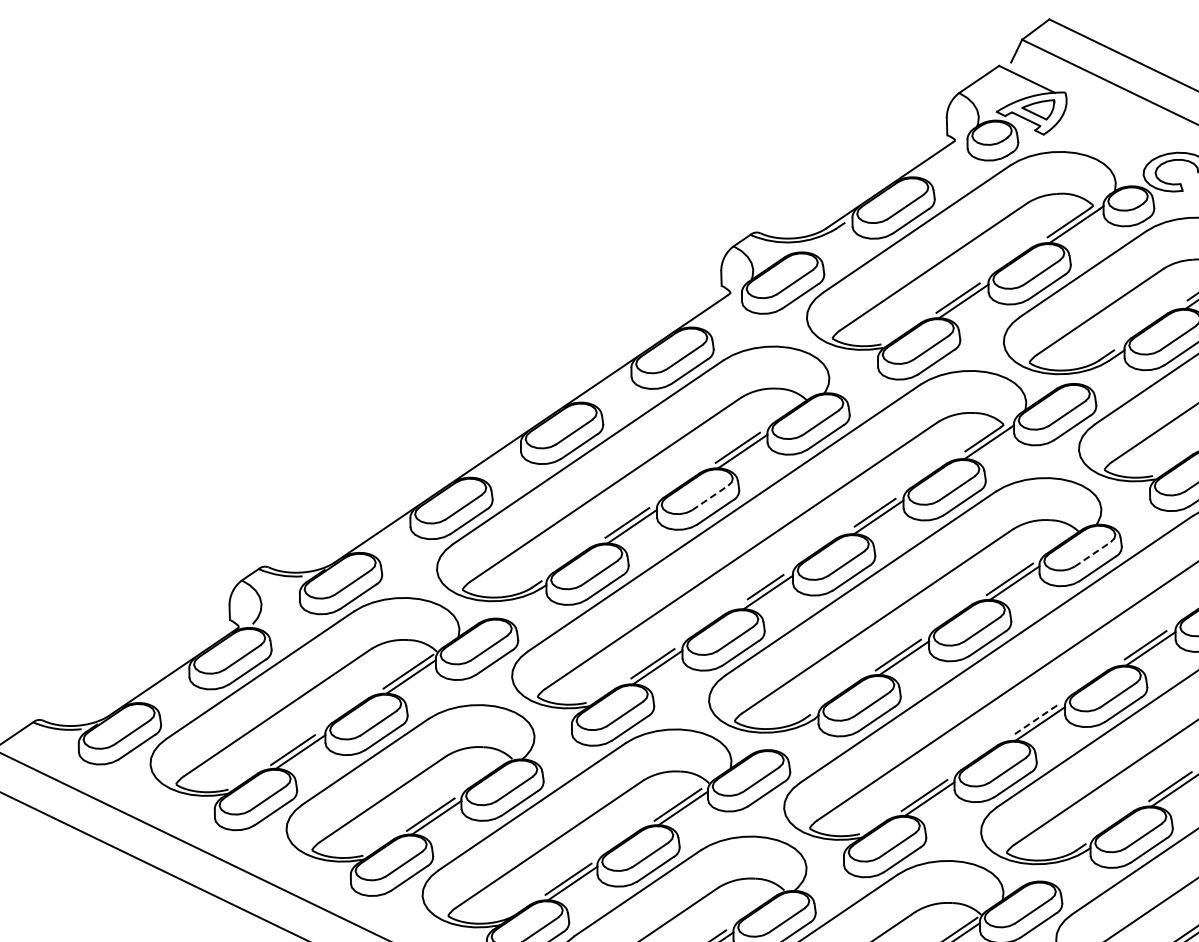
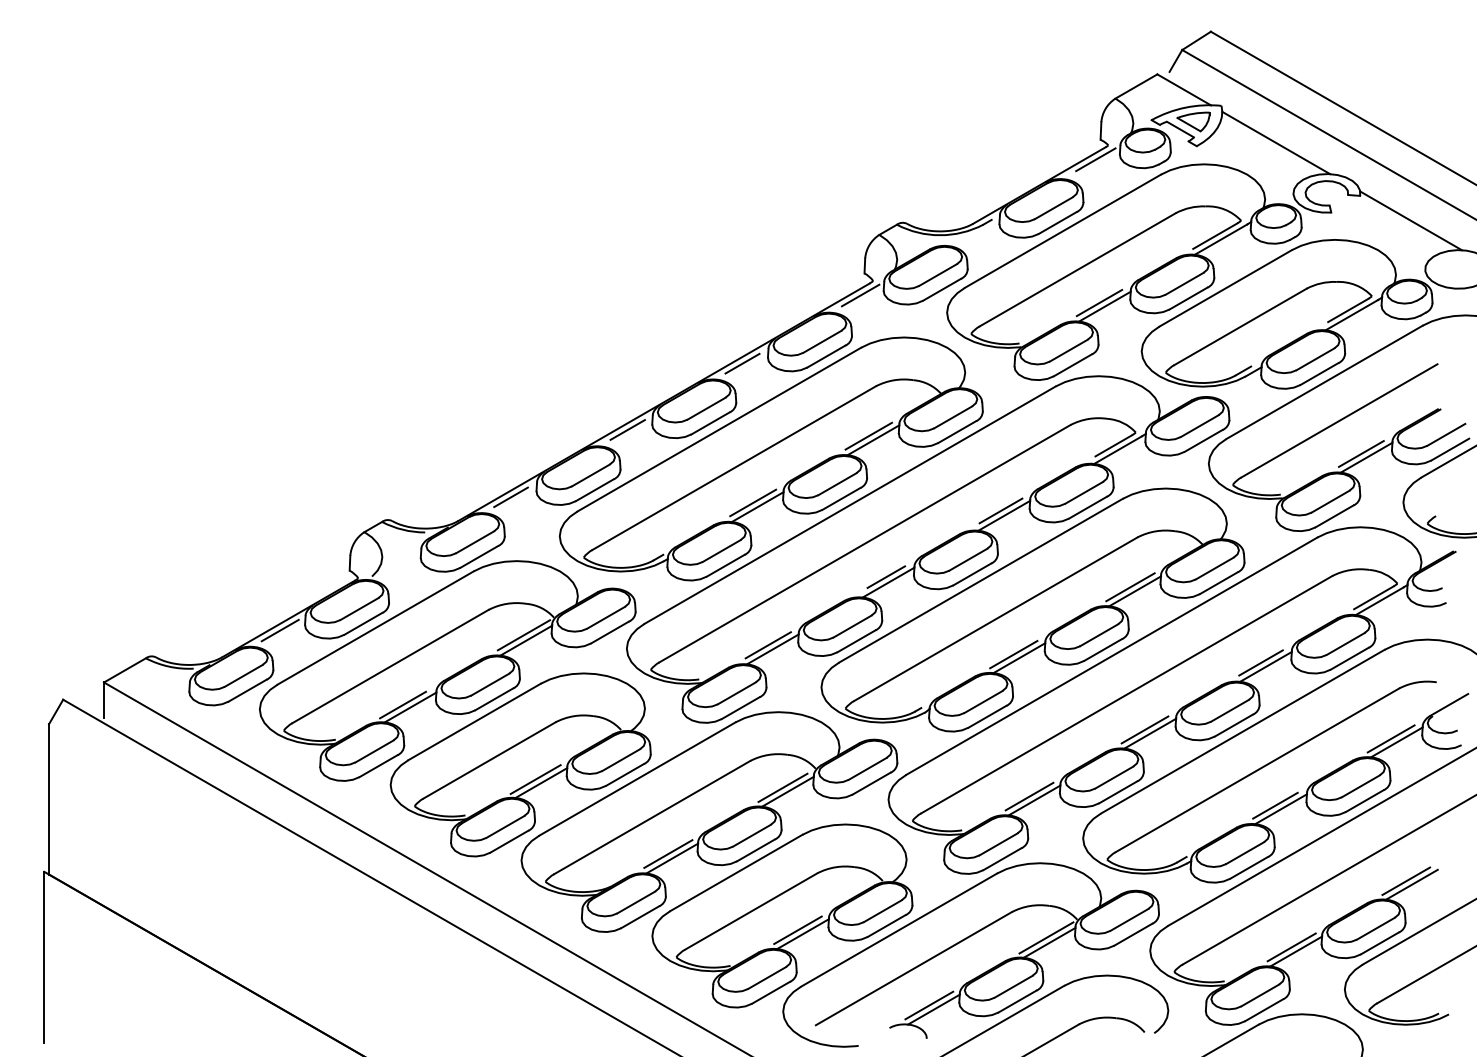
line: (1122, 125) -> (1276, 142), added
line: (943, 155) -> (1095, 159), added
line: (719, 308) -> (860, 295), added
line: (606, 384) -> (742, 363), added
line: (496, 458) -> (627, 429), added
line: (710, 498) -> (837, 484), dashed -> solid
line: (384, 535) -> (510, 497), added
line: (1092, 554) -> (1214, 568), dashed -> solid
line: (164, 684) -> (279, 630), added
line: (1035, 720) -> (1145, 729), dashed -> solid

